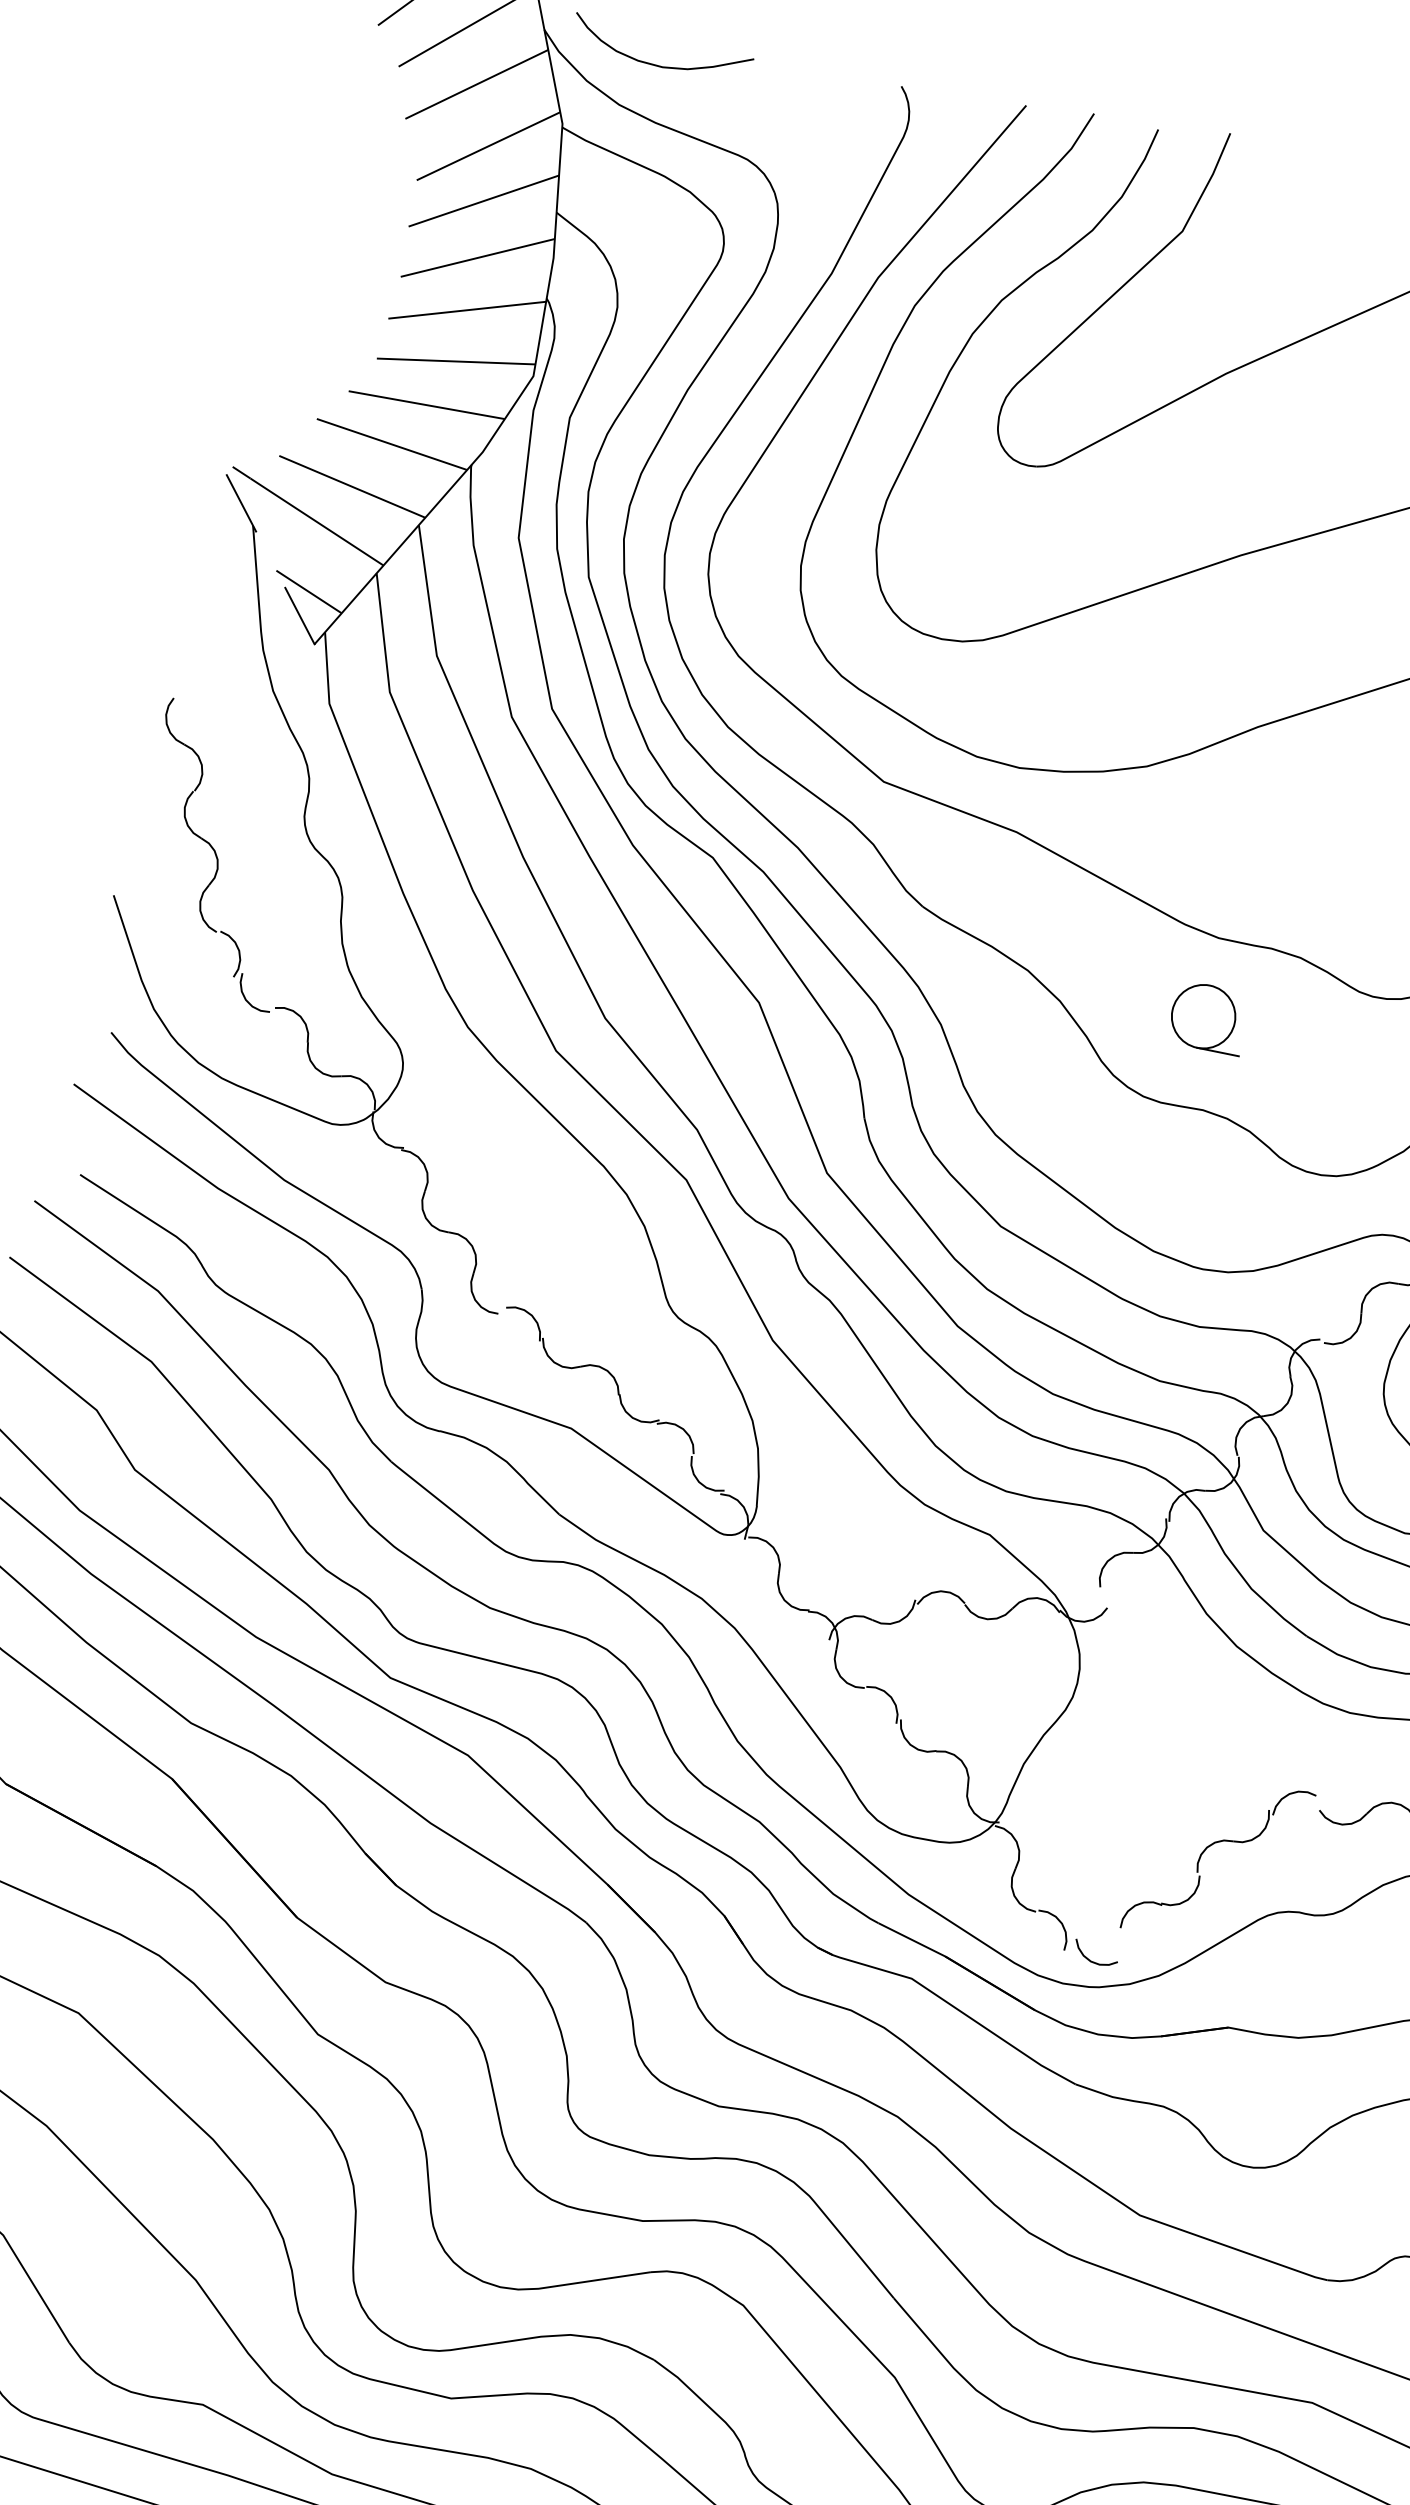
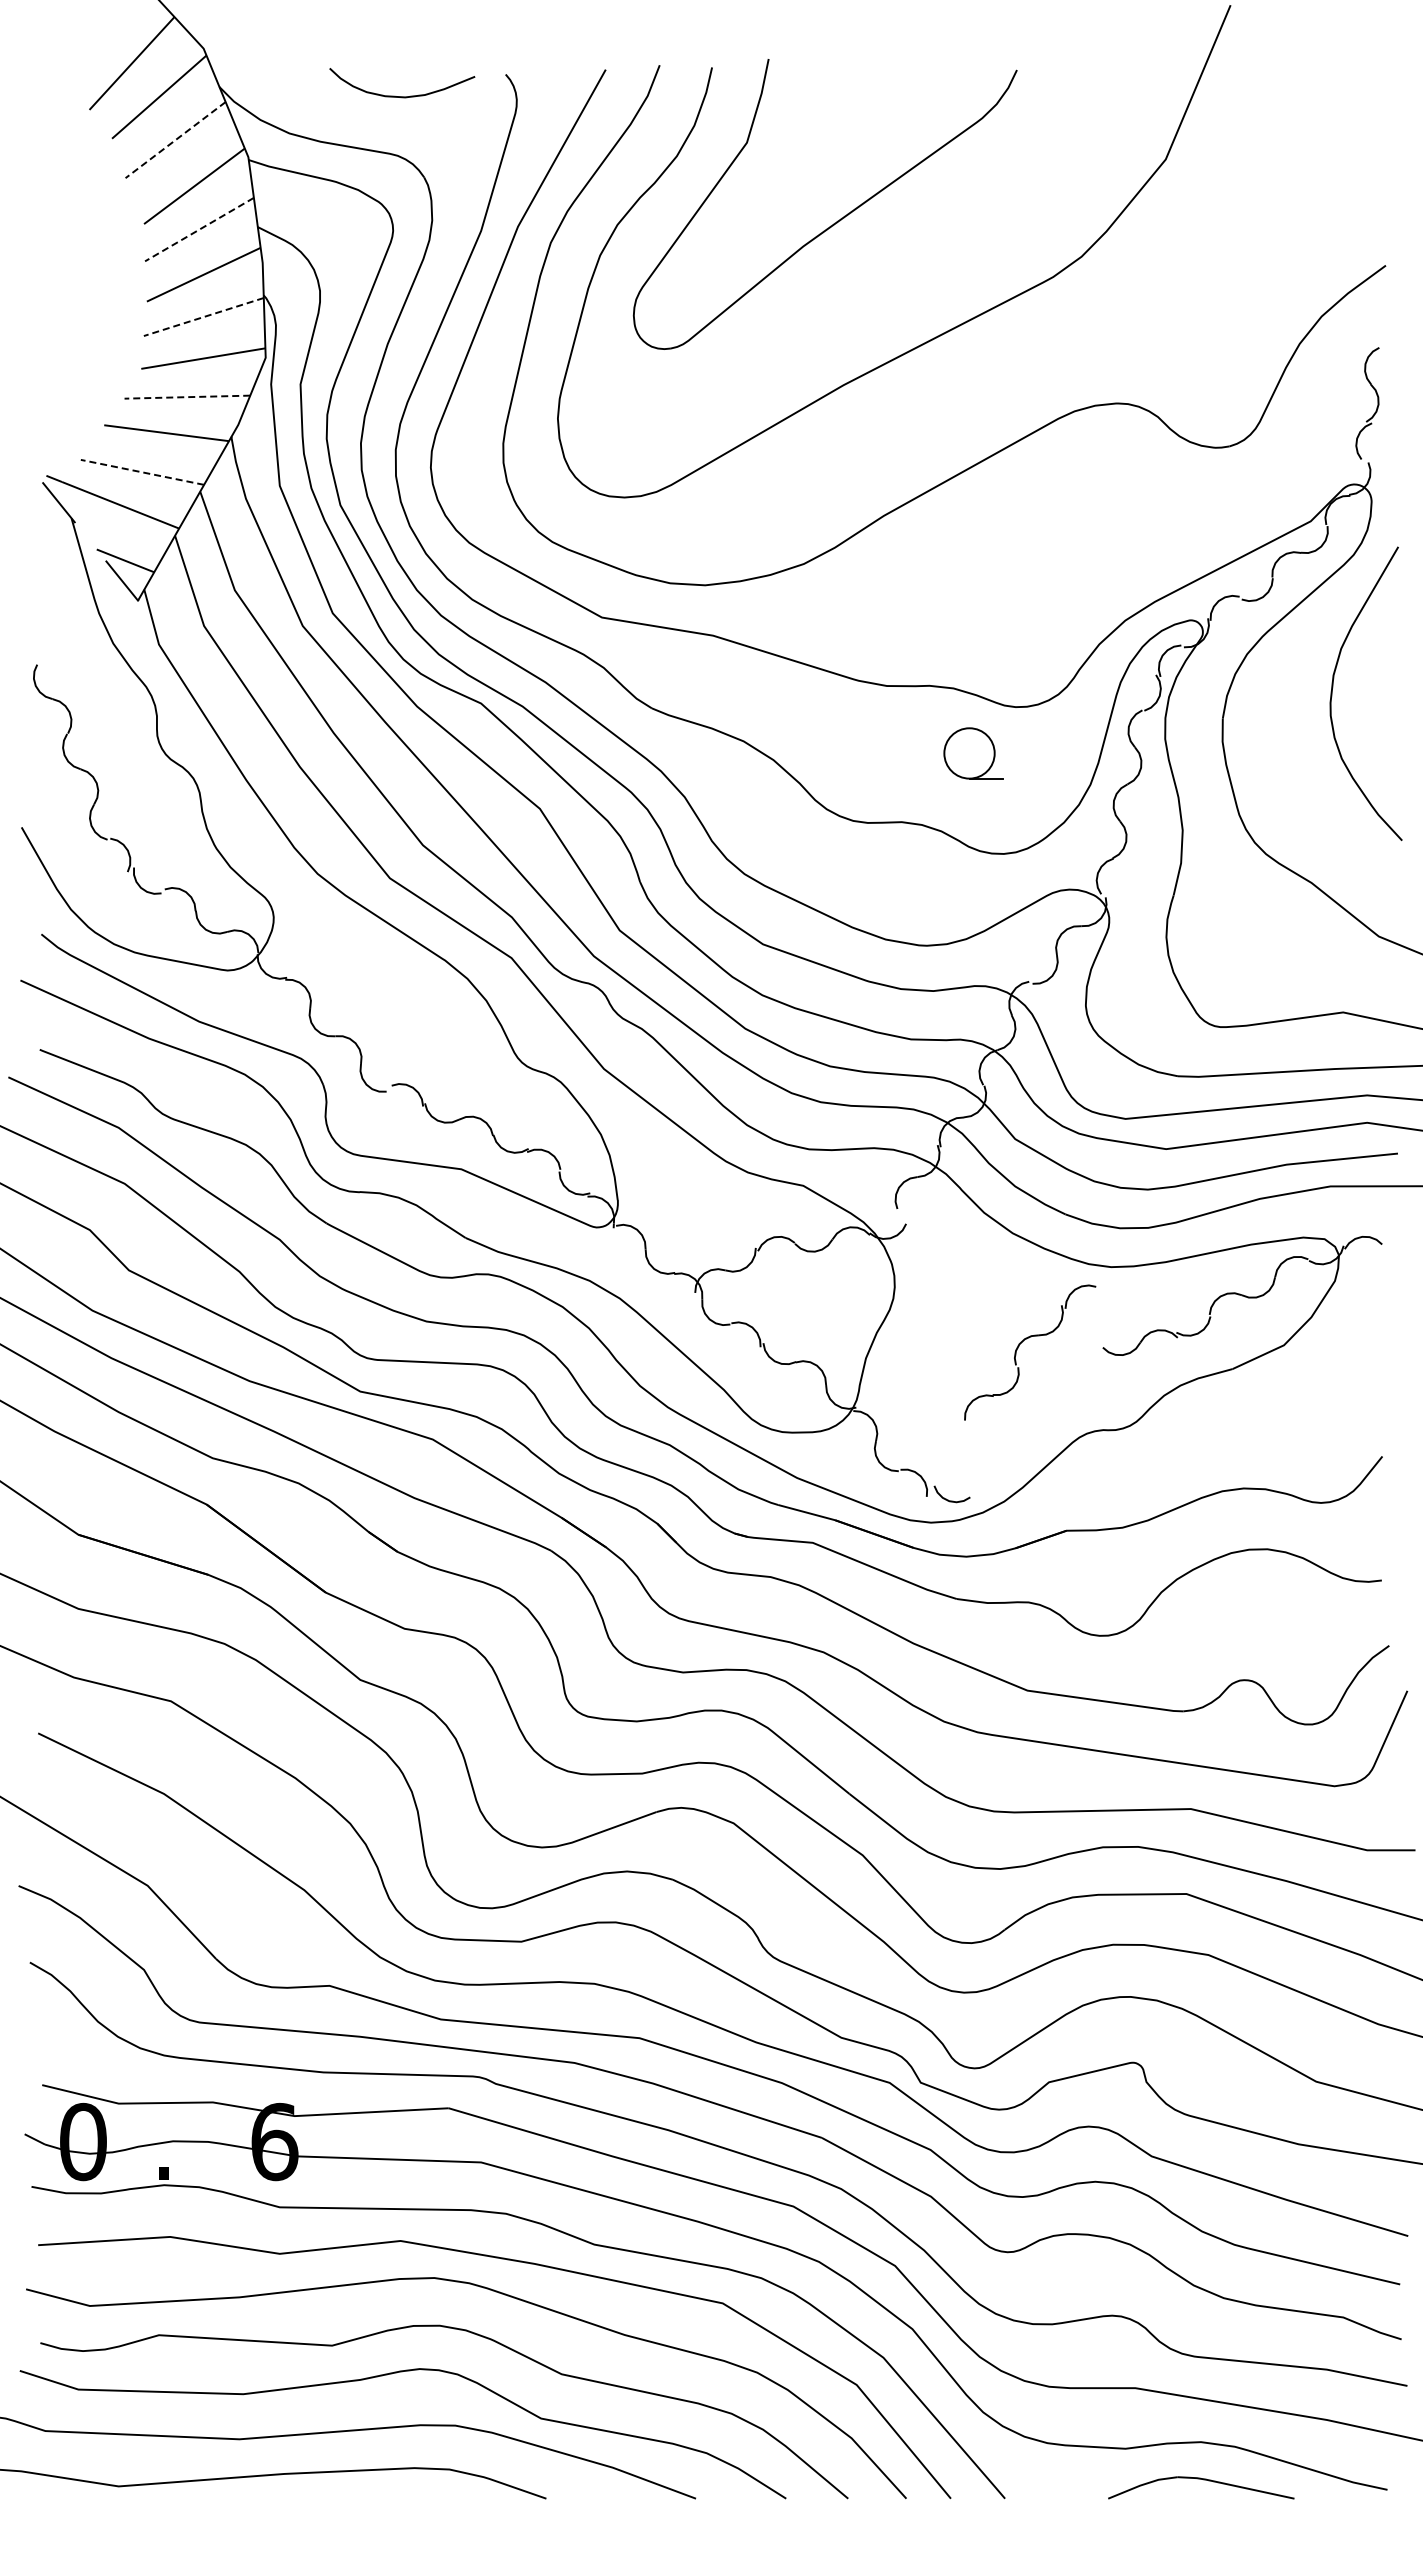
curve: (659, 65) -> (402, 96), moved
line: (476, 84) -> (175, 140), solid -> dashed
line: (483, 200) -> (199, 229), solid -> dashed
line: (466, 310) -> (203, 317), solid -> dashed
line: (426, 405) -> (187, 397), solid -> dashed
line: (352, 486) -> (142, 472), solid -> dashed
part: (1208, 1017) -> (973, 753), moved
part: (1206, 1850) -> (1019, 1346), moved

